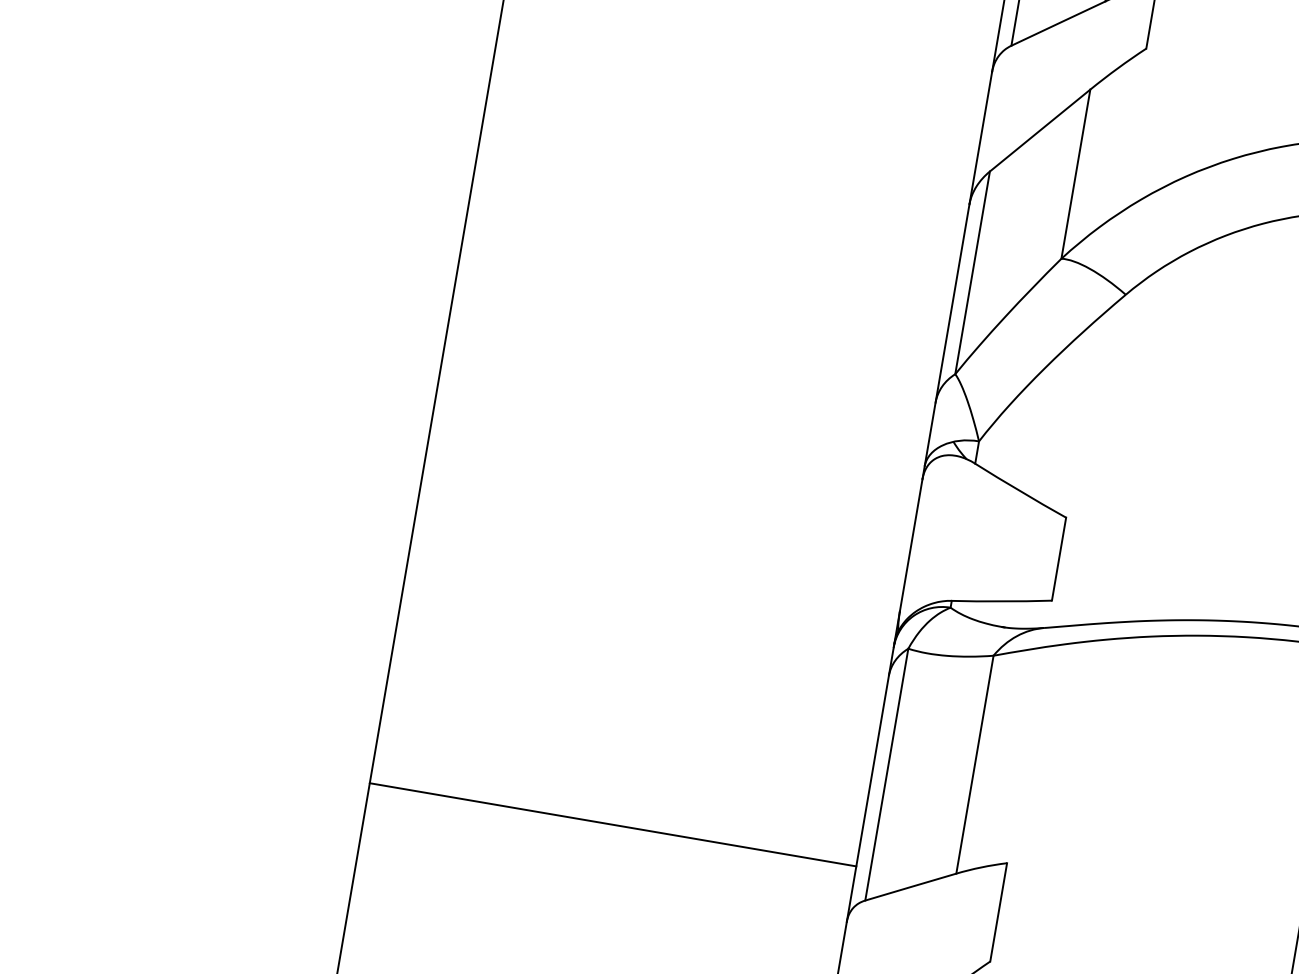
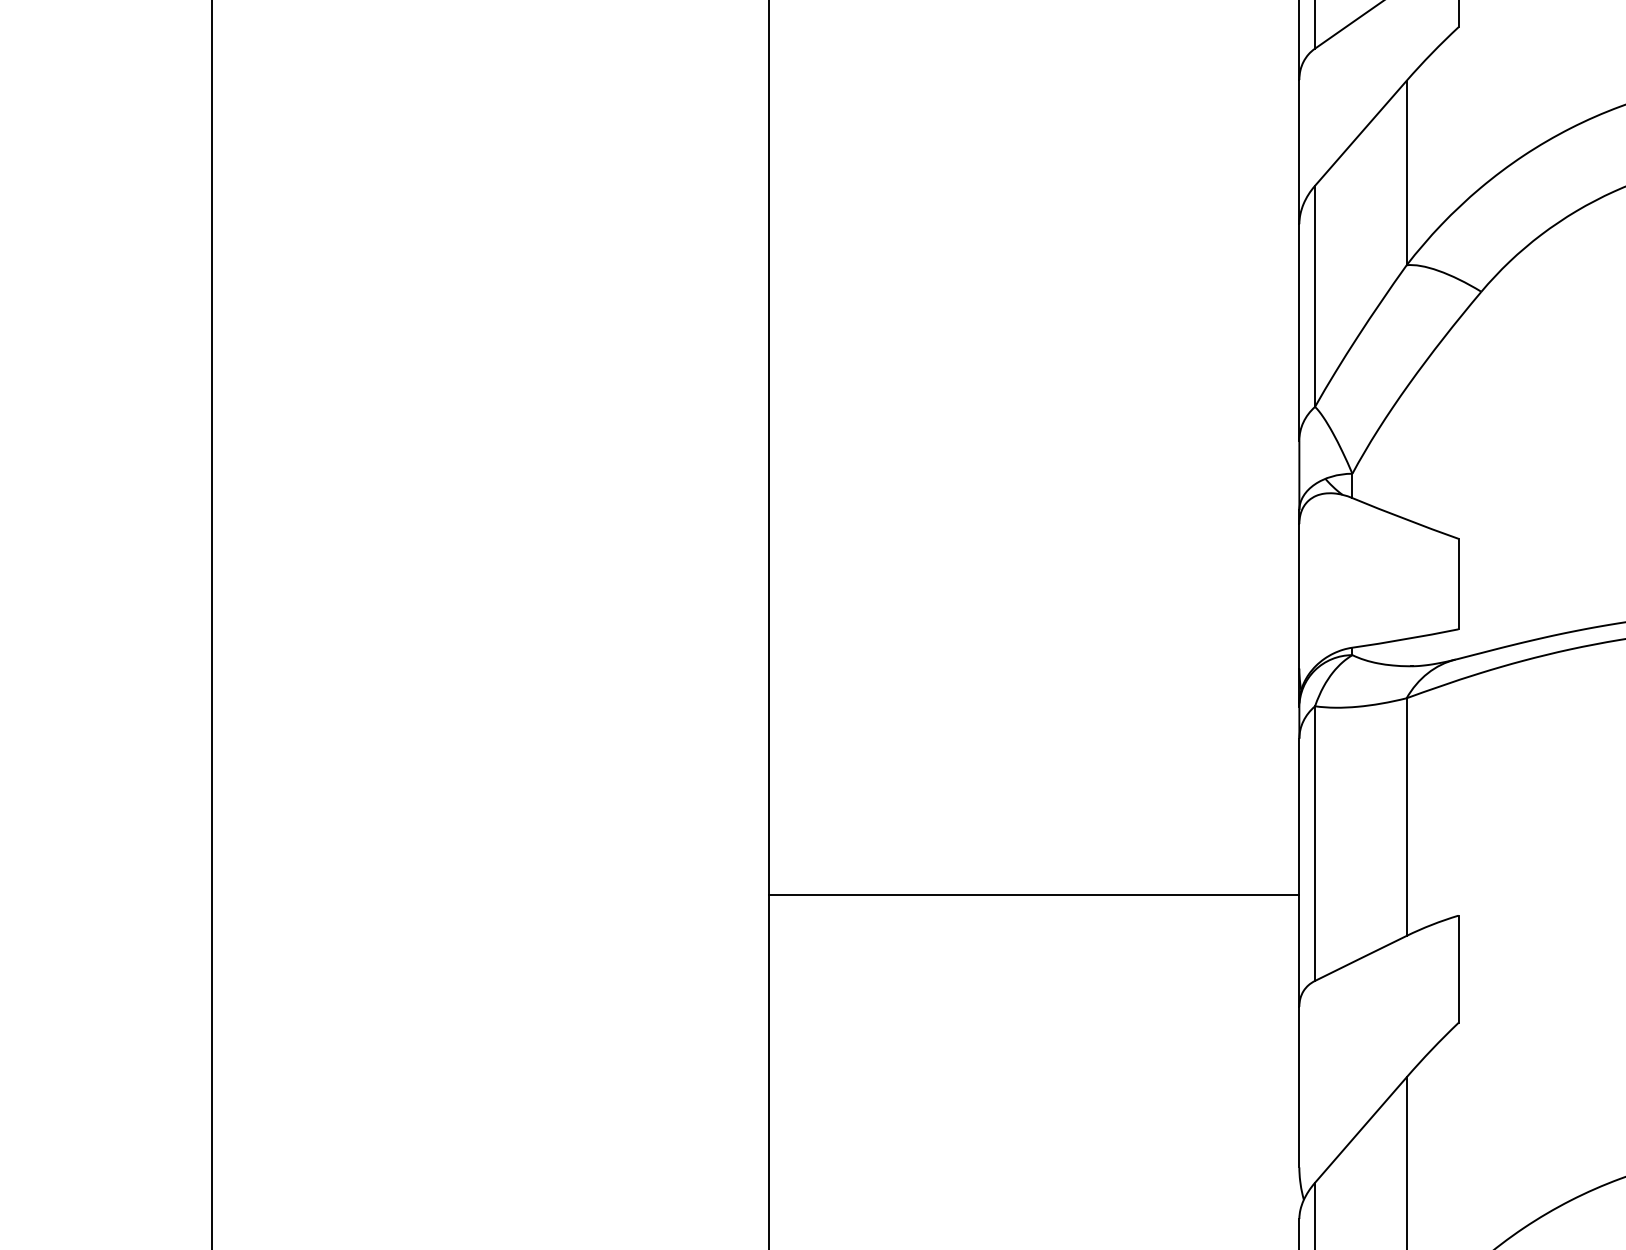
line: (612, 824) -> (1033, 895), moved

